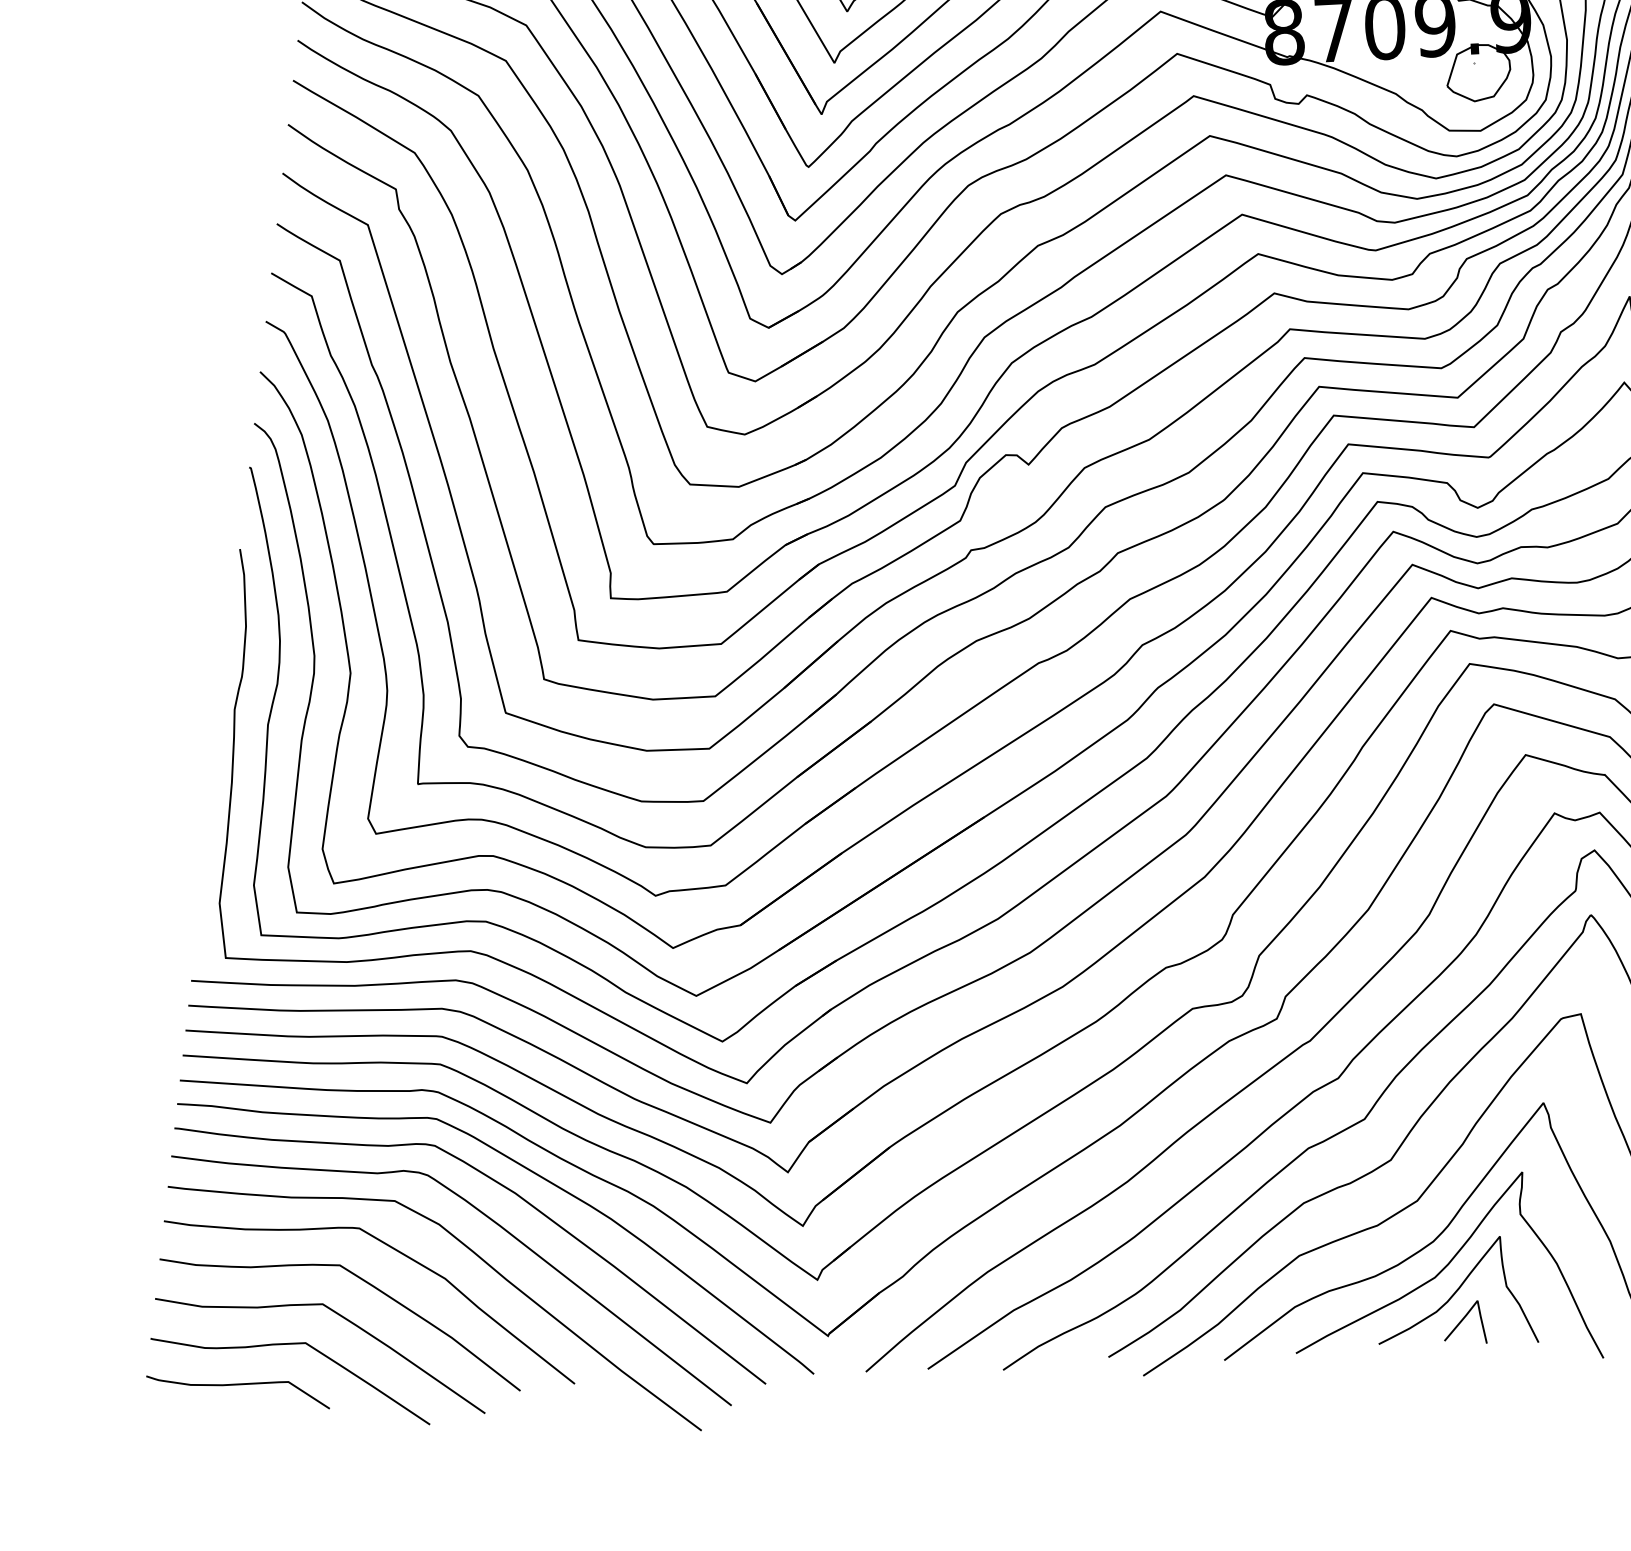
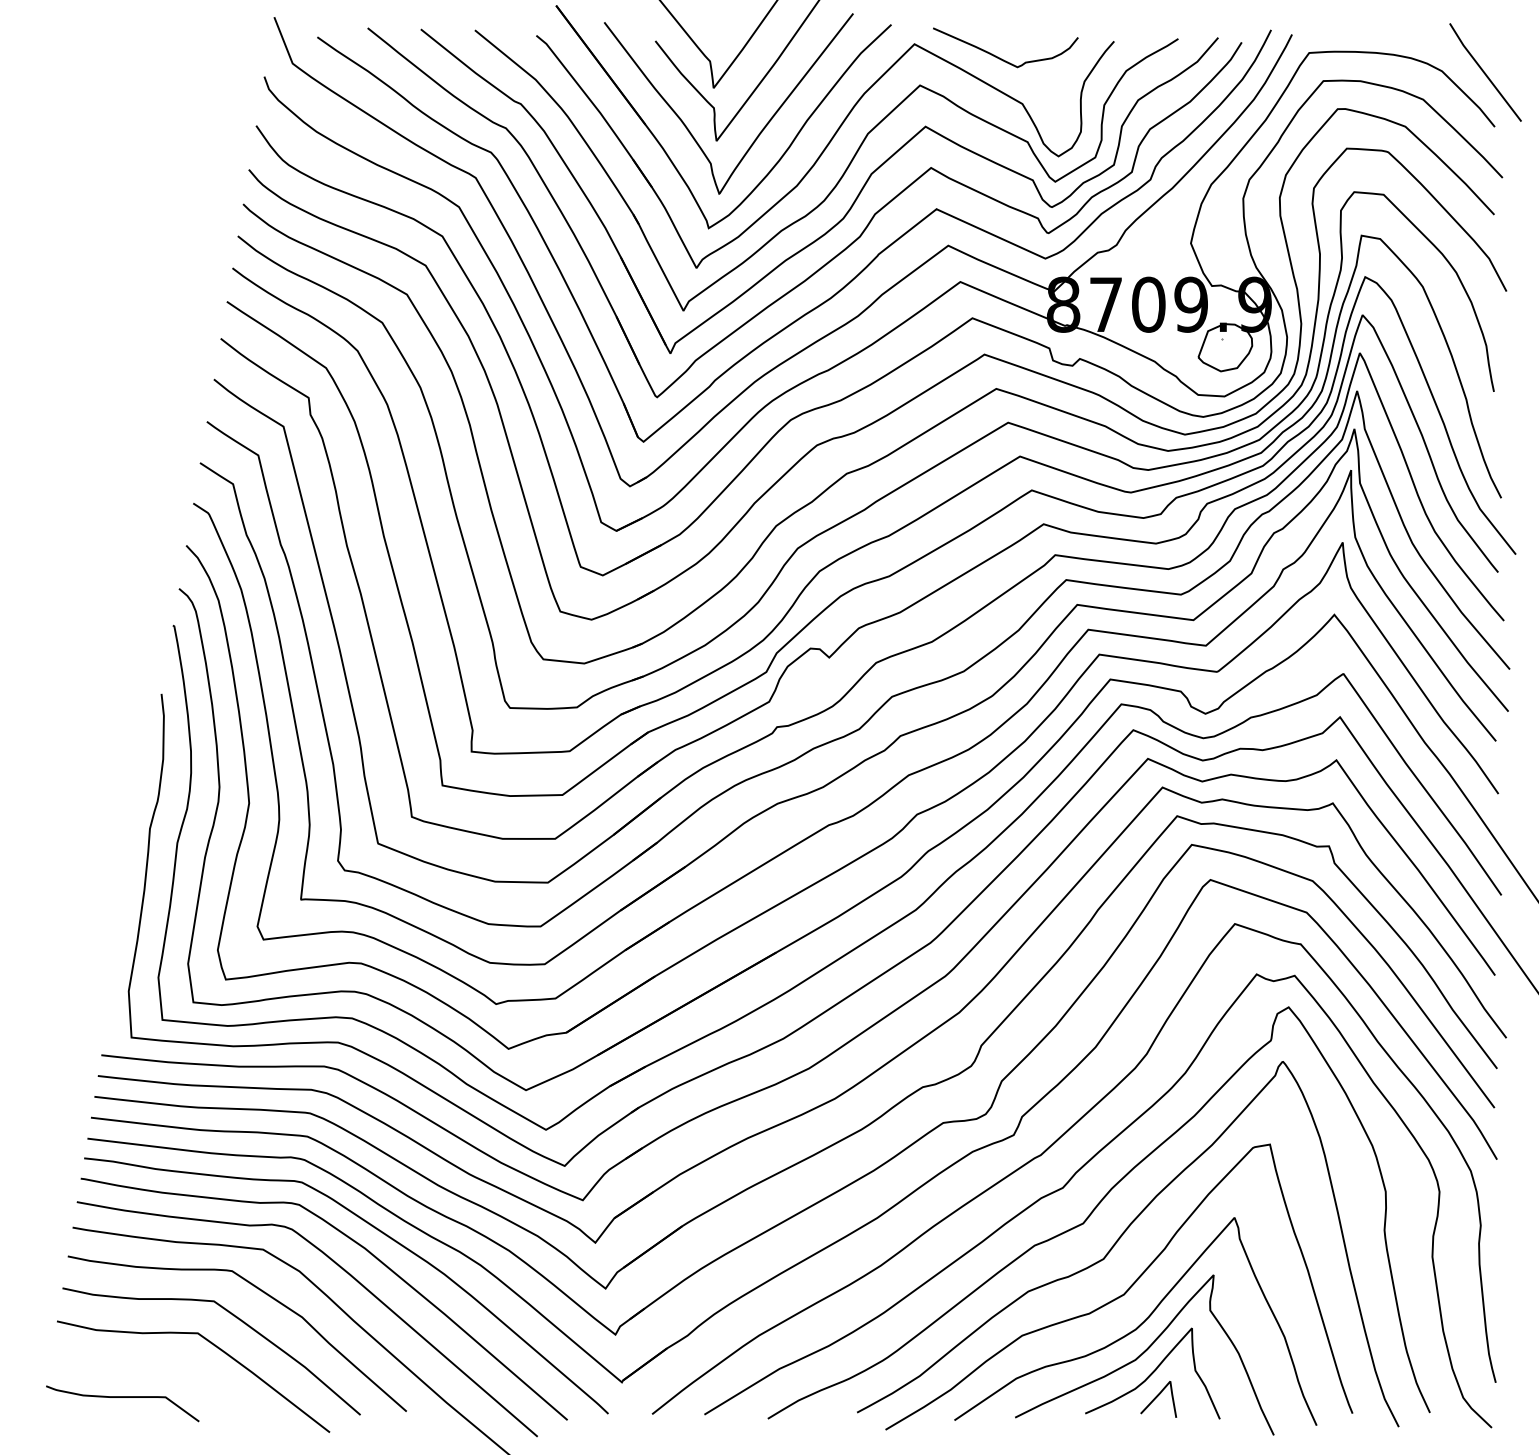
curve: (288, 1345) -> (167, 1366), removed

